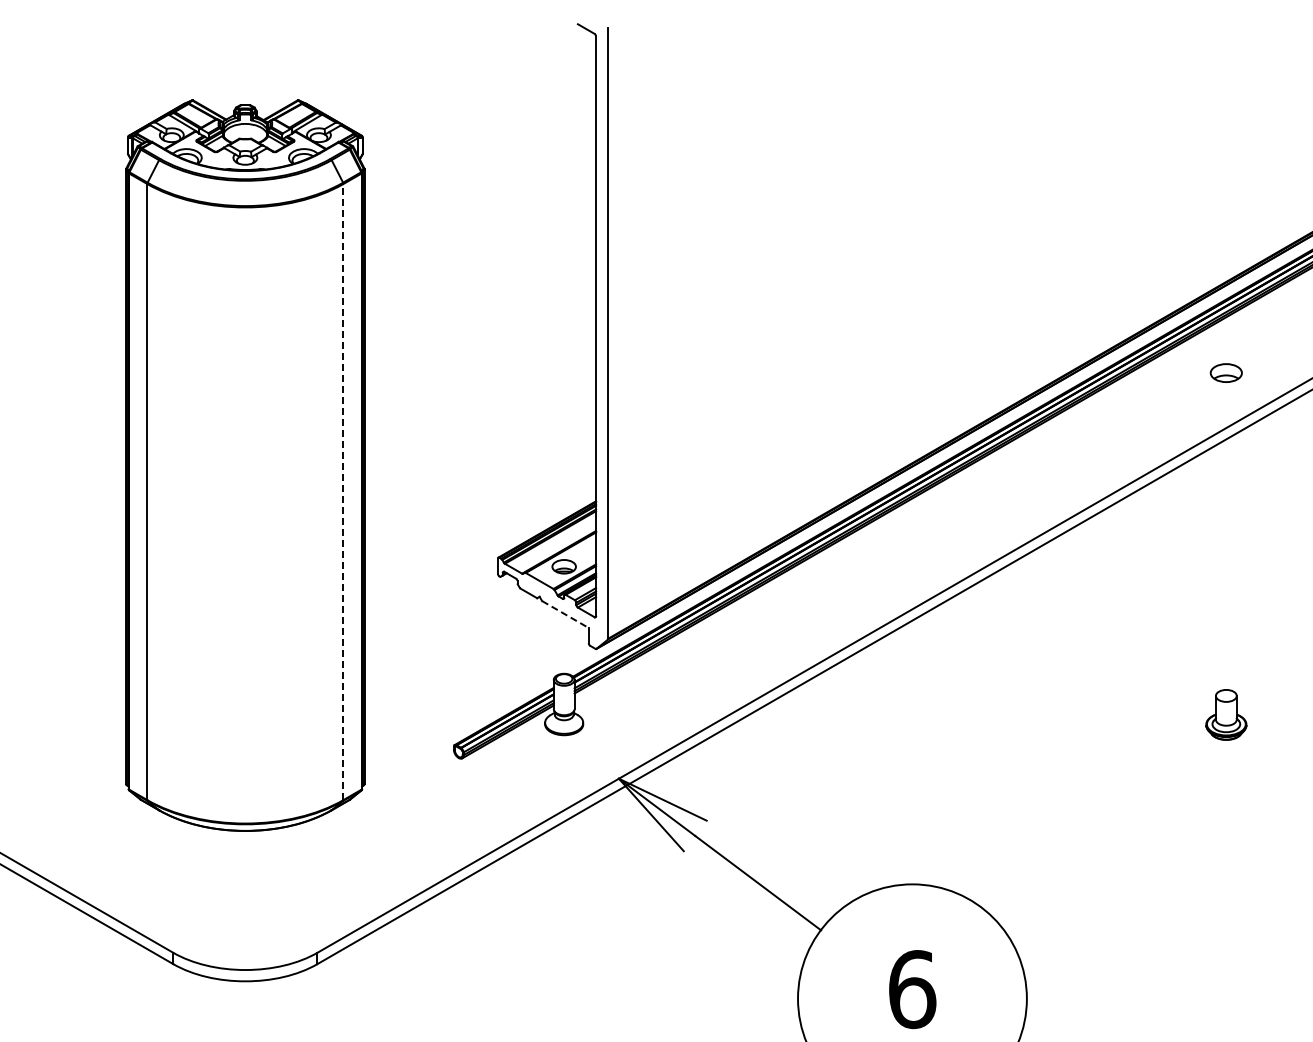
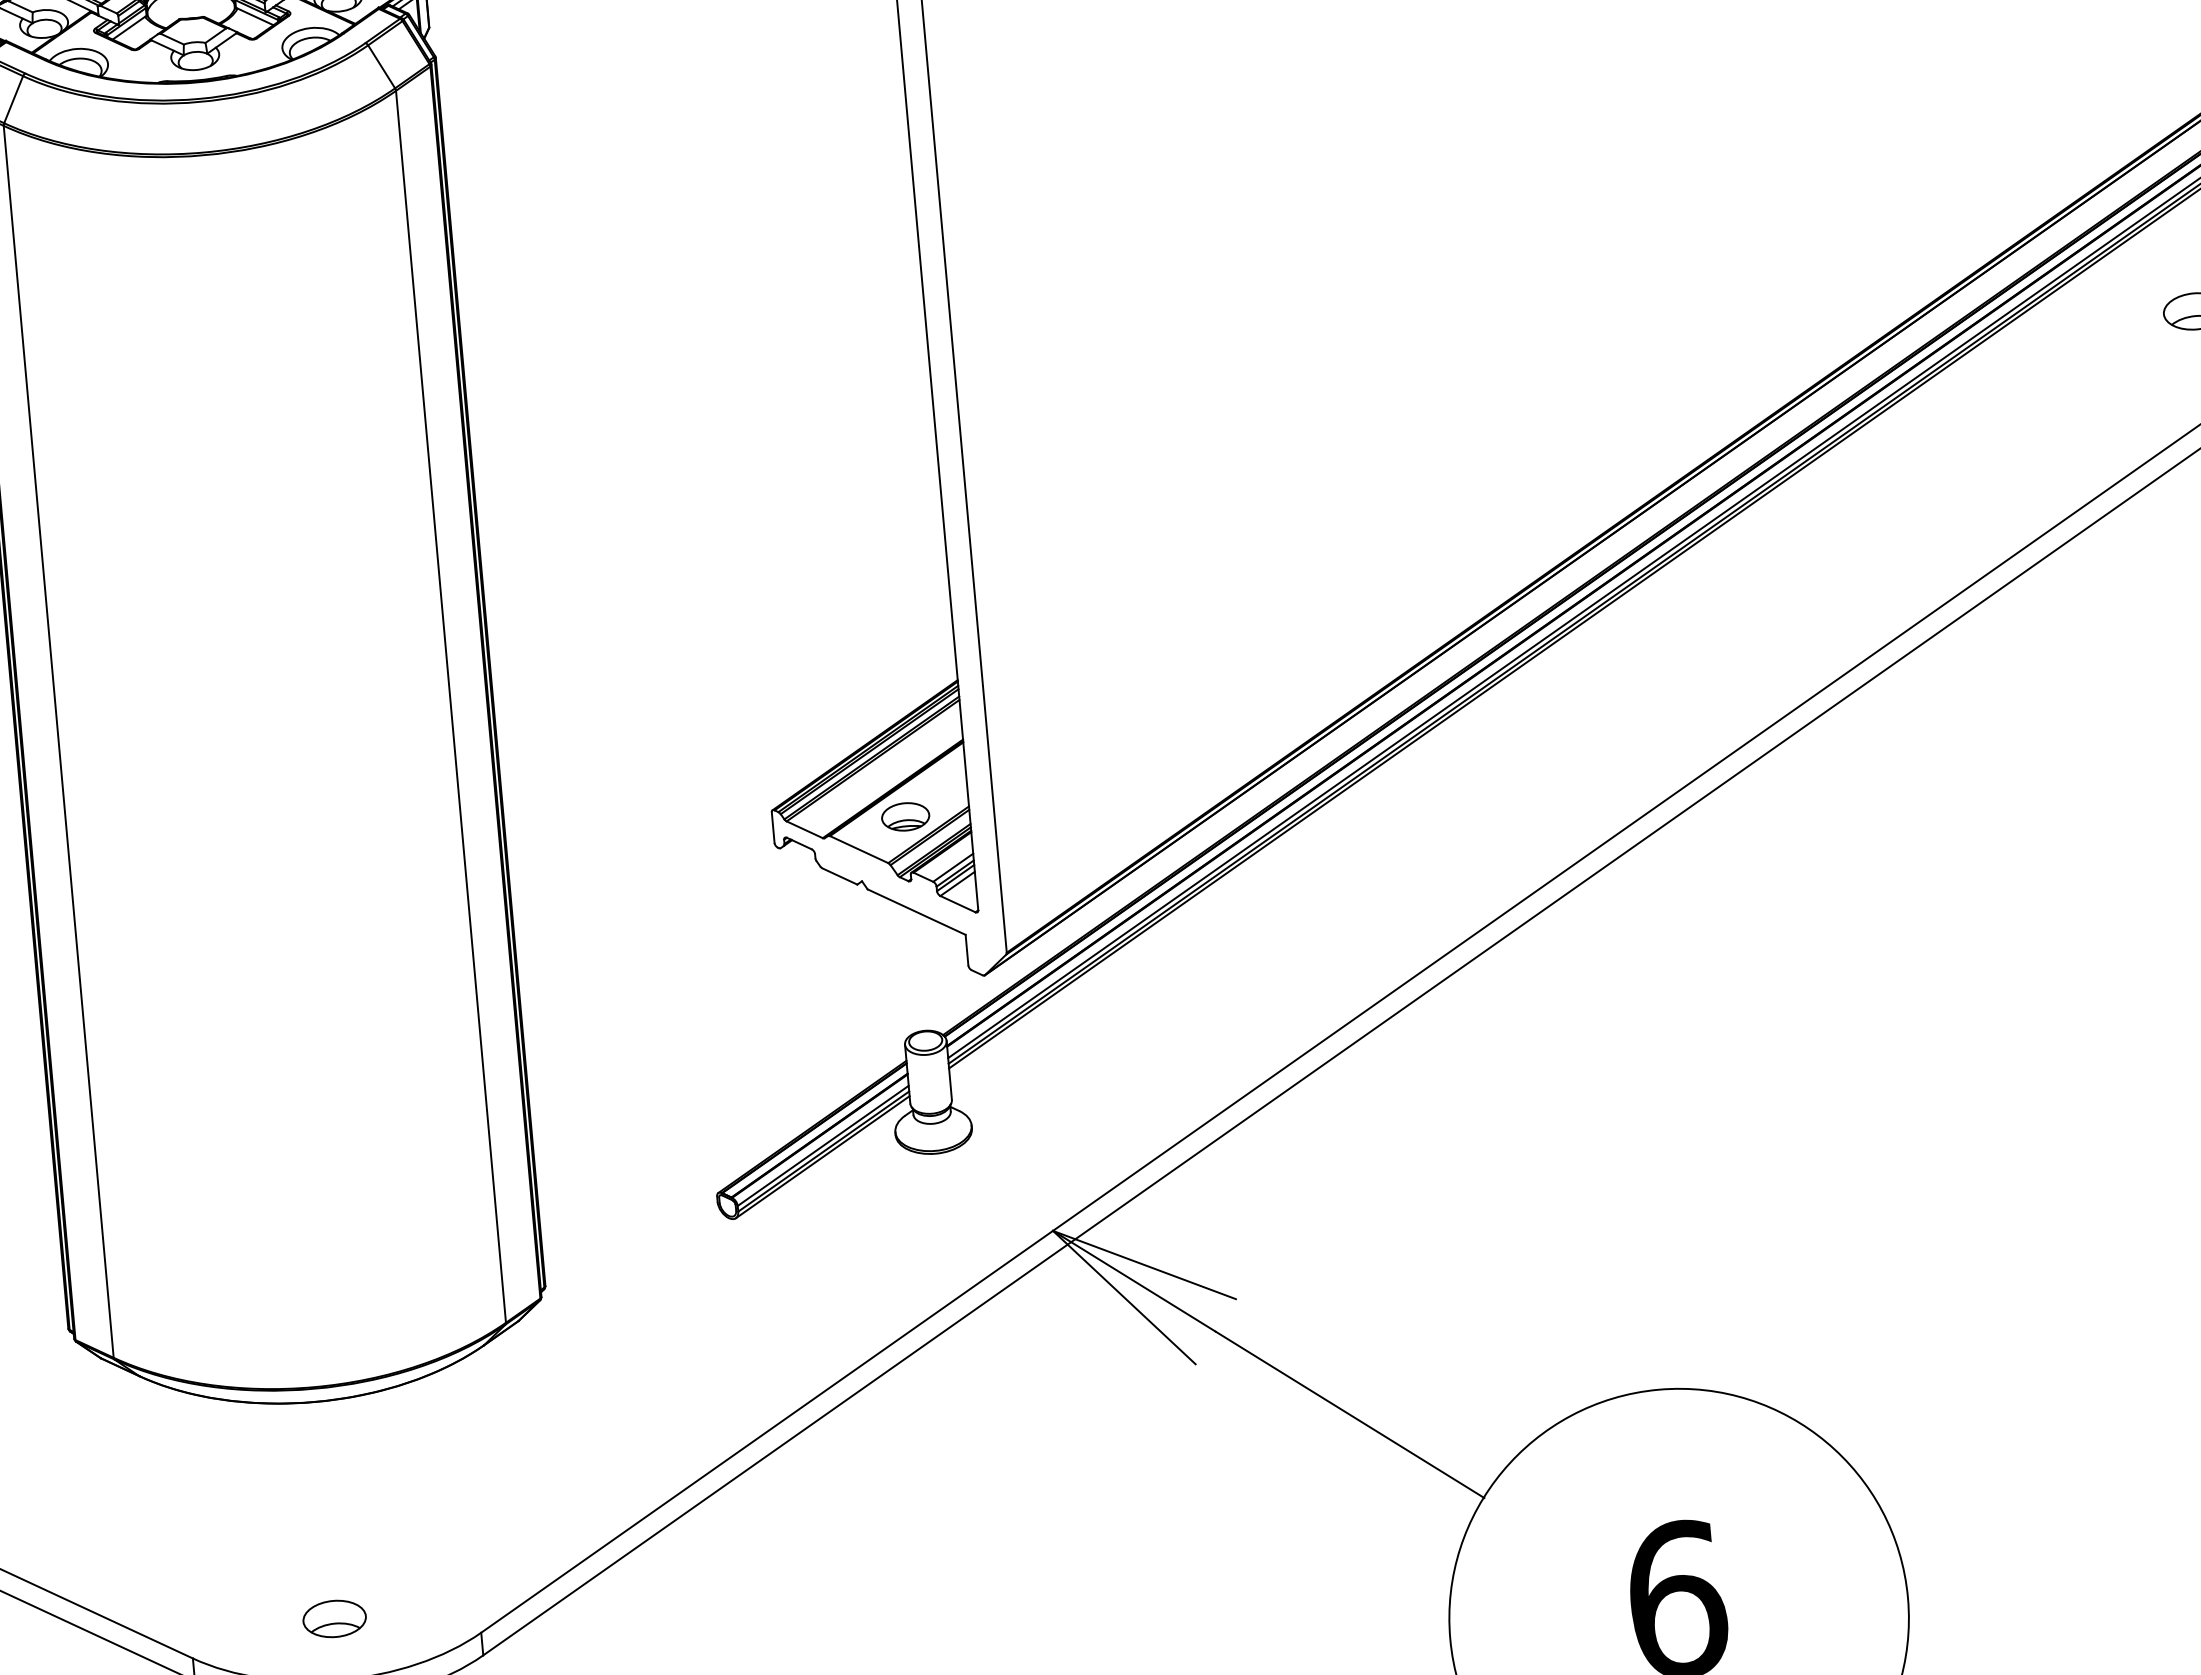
line: (343, 491) -> (450, 705), dashed -> solid
line: (565, 614) -> (916, 912), dashed -> solid
part: (244, 939) -> (332, 1619), added

